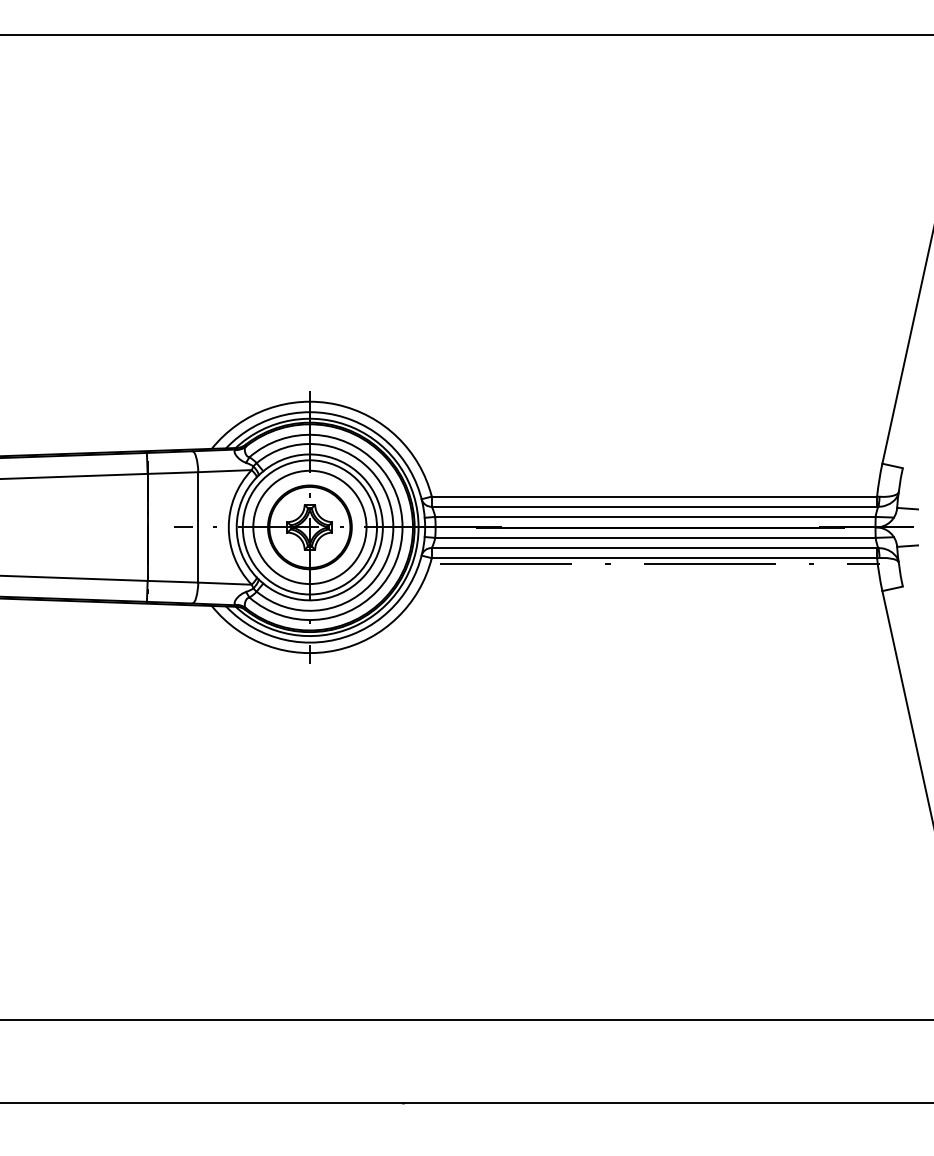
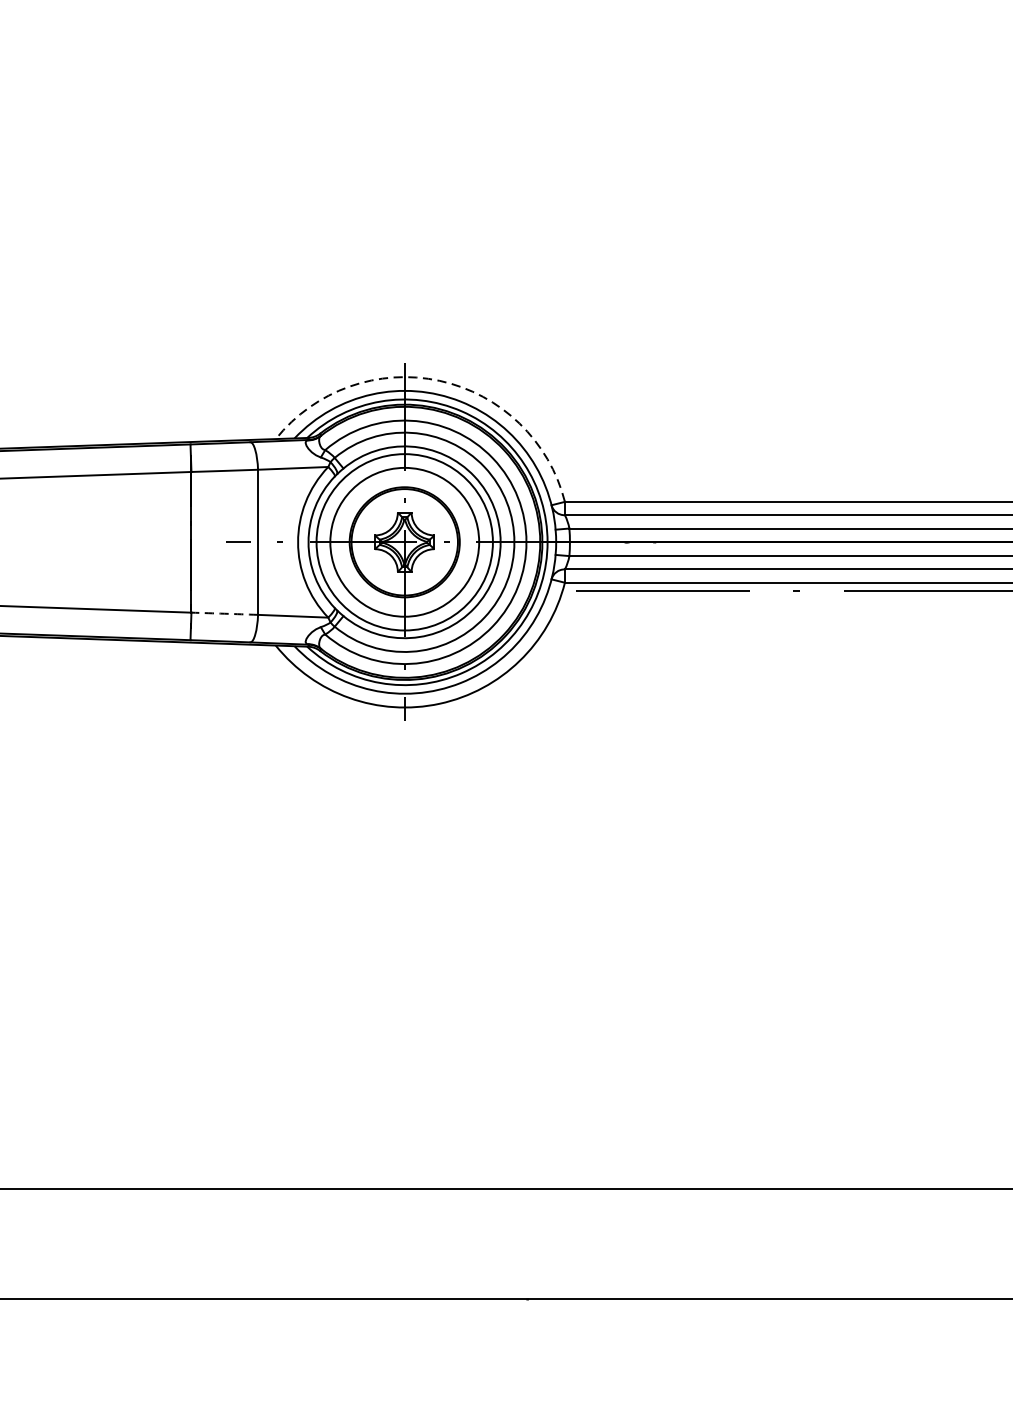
arc: (336, 404) -> (439, 380), solid -> dashed
arc: (172, 581) -> (224, 613), solid -> dashed

